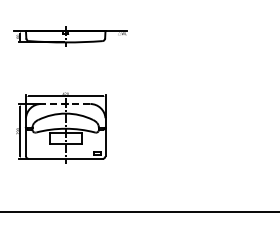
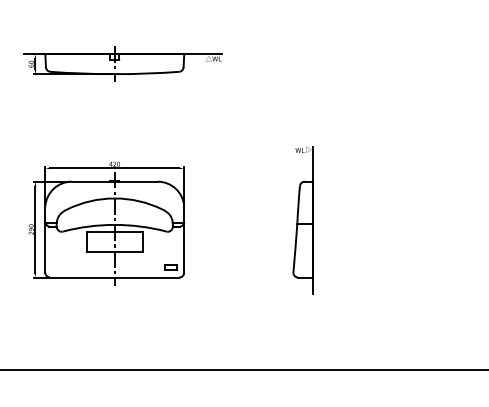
line: (65, 104) -> (114, 182), dashed -> solid
part: (173, 125) -> (303, 219), added

